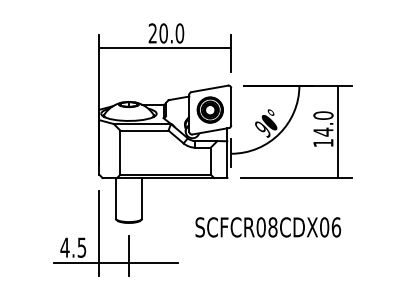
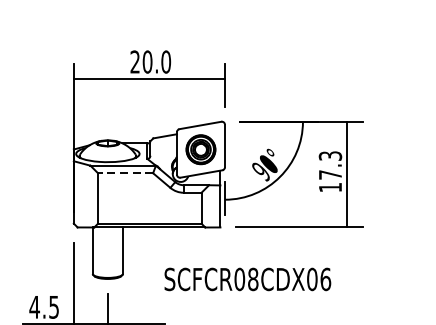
text: (323, 123) -> (330, 165), 14.0 -> 17.3
line: (143, 130) -> (124, 173), solid -> dashed
text: (267, 227) -> (246, 279), moved

